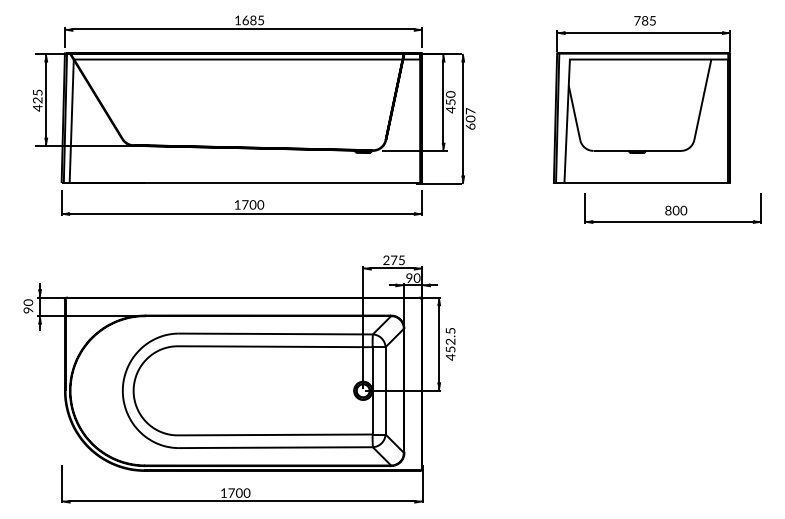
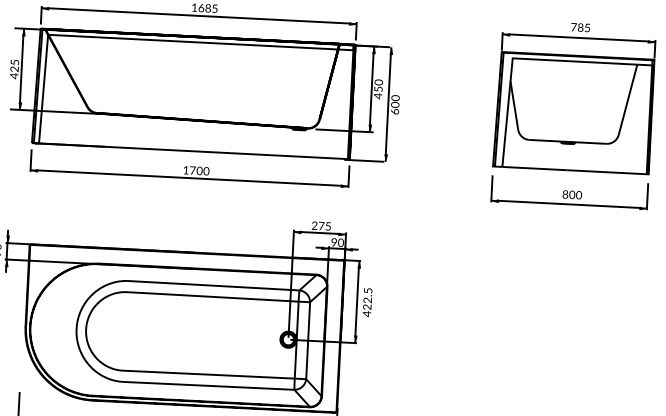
part: (642, 99) -> (574, 96), moved
text: (470, 110) -> (395, 97), 607 -> 600
text: (450, 349) -> (367, 307), 452.5 -> 422.5

